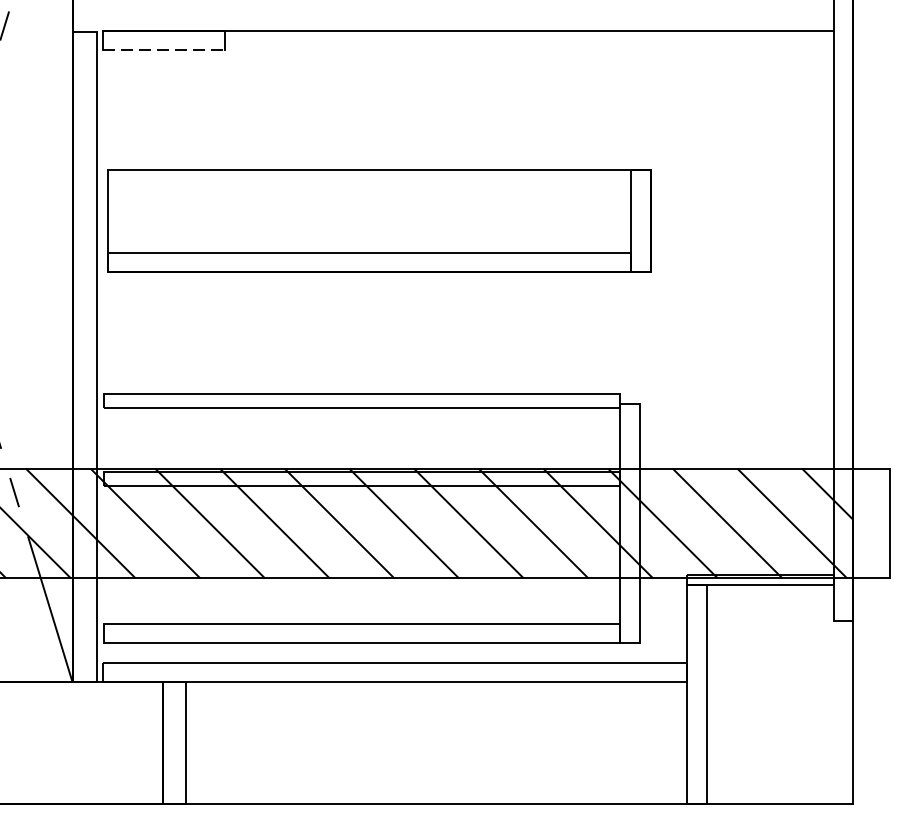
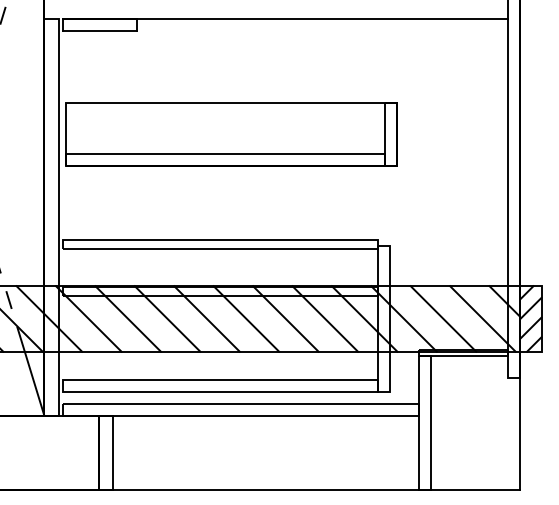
line: (164, 50) -> (100, 30), dashed -> solid
hatch: (870, 522) -> (530, 318), added

